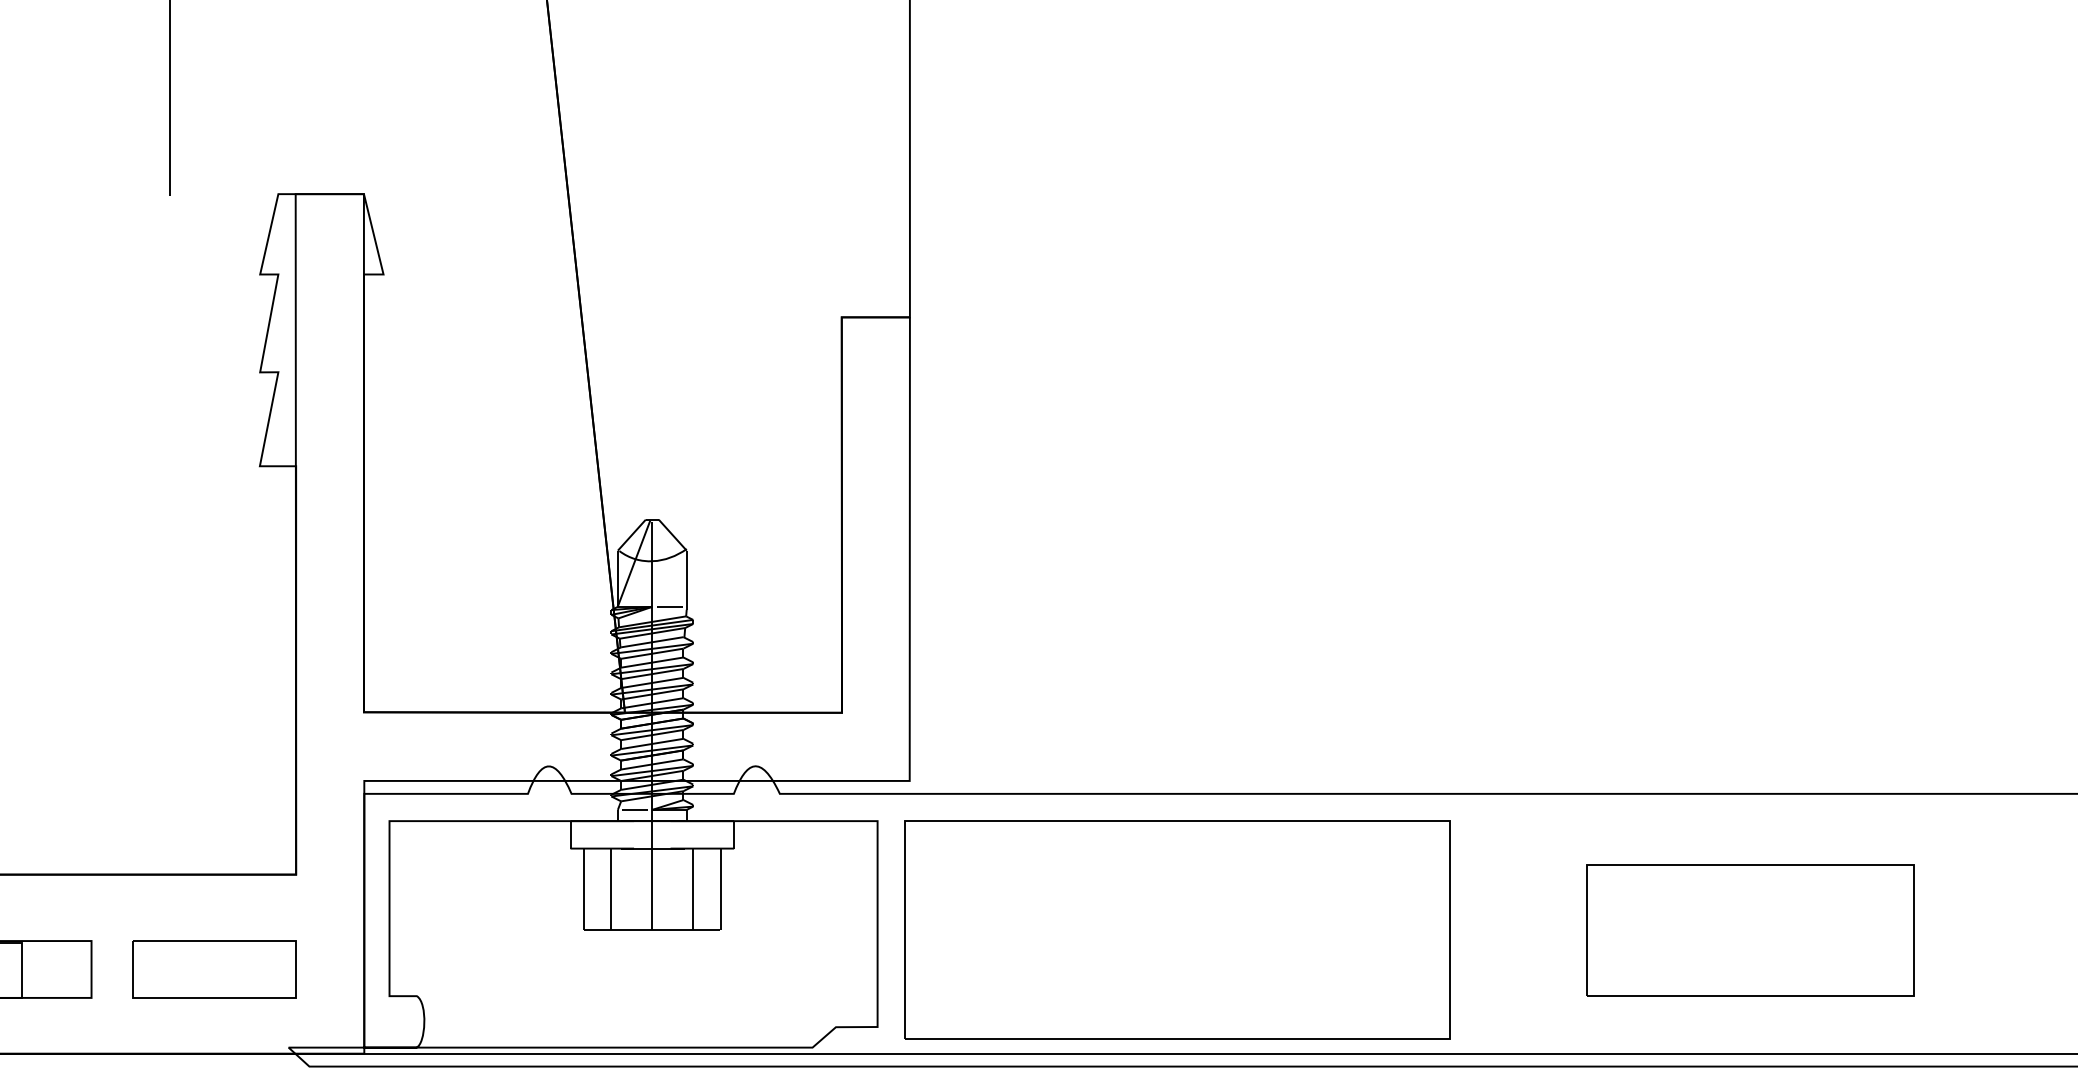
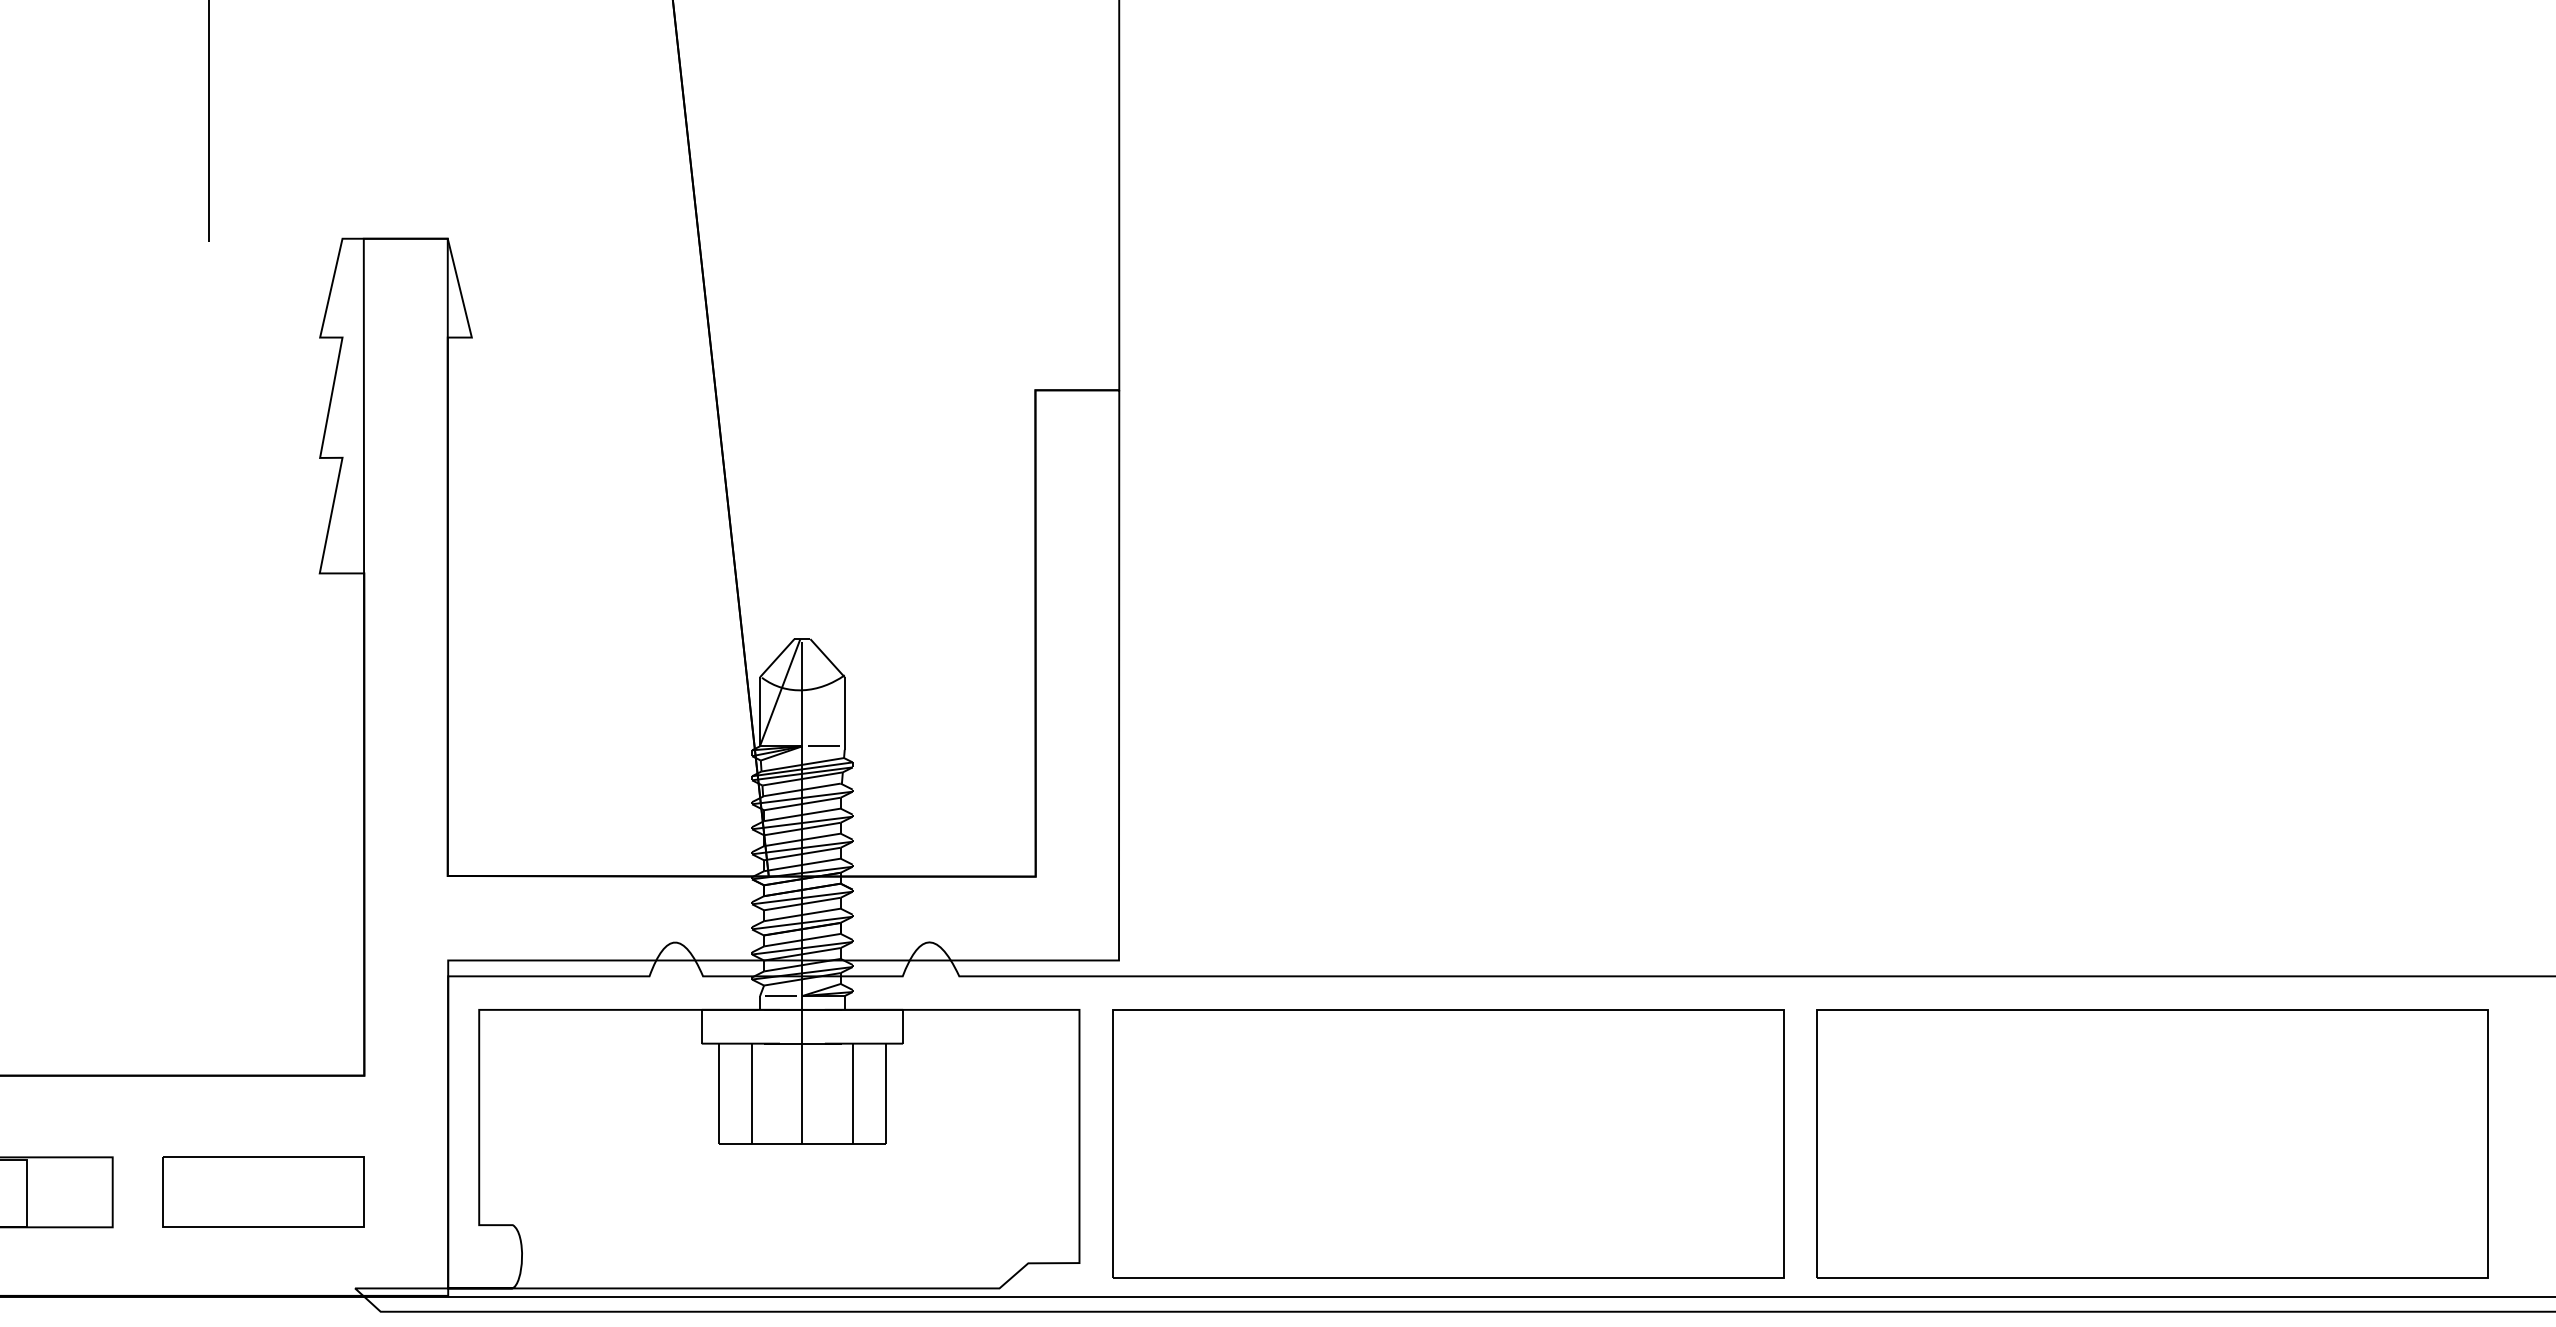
part: (1750, 929) -> (2153, 1143), size x1.67

